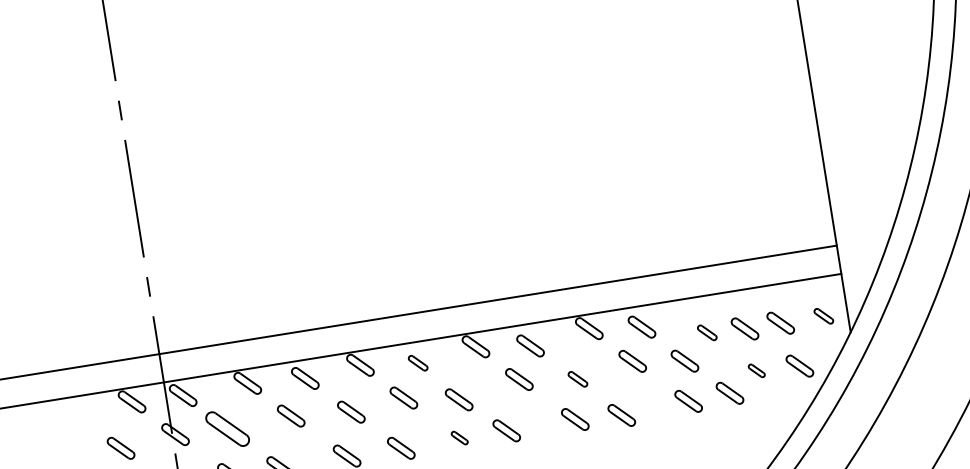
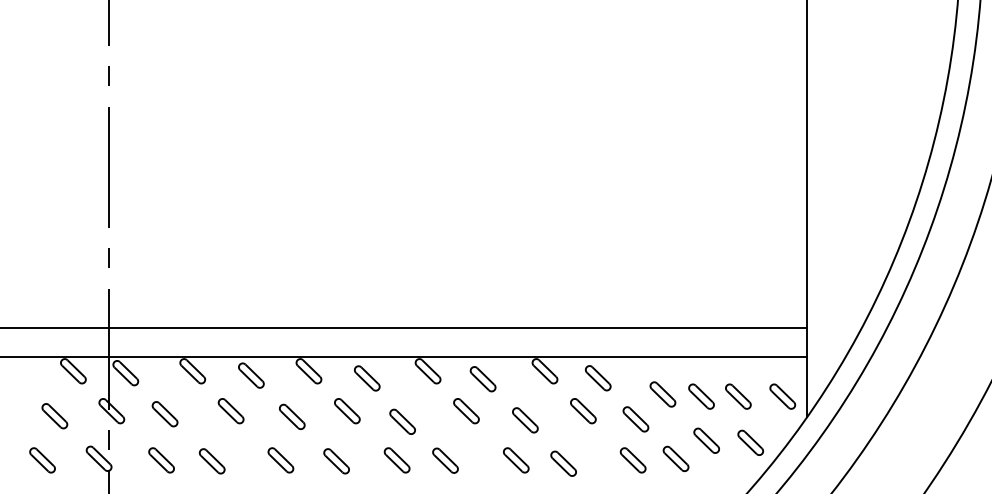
part: (823, 316) -> (782, 396), size x1.43
part: (706, 332) -> (662, 394), size x1.43
part: (418, 363) -> (367, 378), size x1.43
part: (756, 370) -> (706, 440), size x1.67
part: (578, 379) -> (525, 420), size x1.43
part: (227, 429) -> (164, 414), size x0.62
part: (459, 438) -> (396, 460), size x1.67

